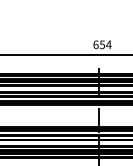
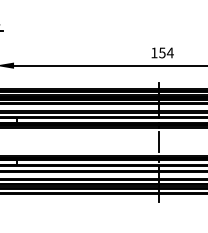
text: (96, 44) -> (154, 52), 654 -> 154

